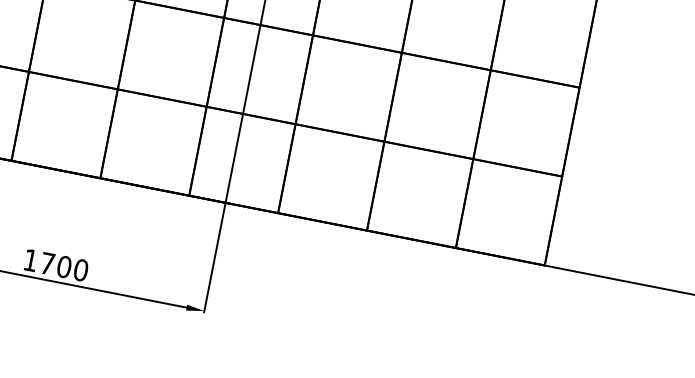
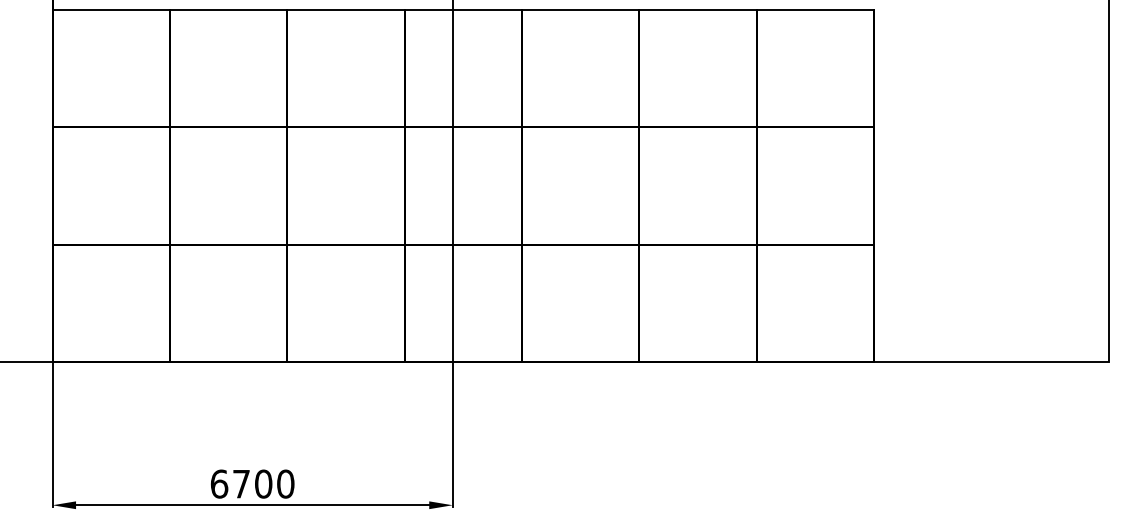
text: (31, 259) -> (219, 483), 1700 -> 6700

